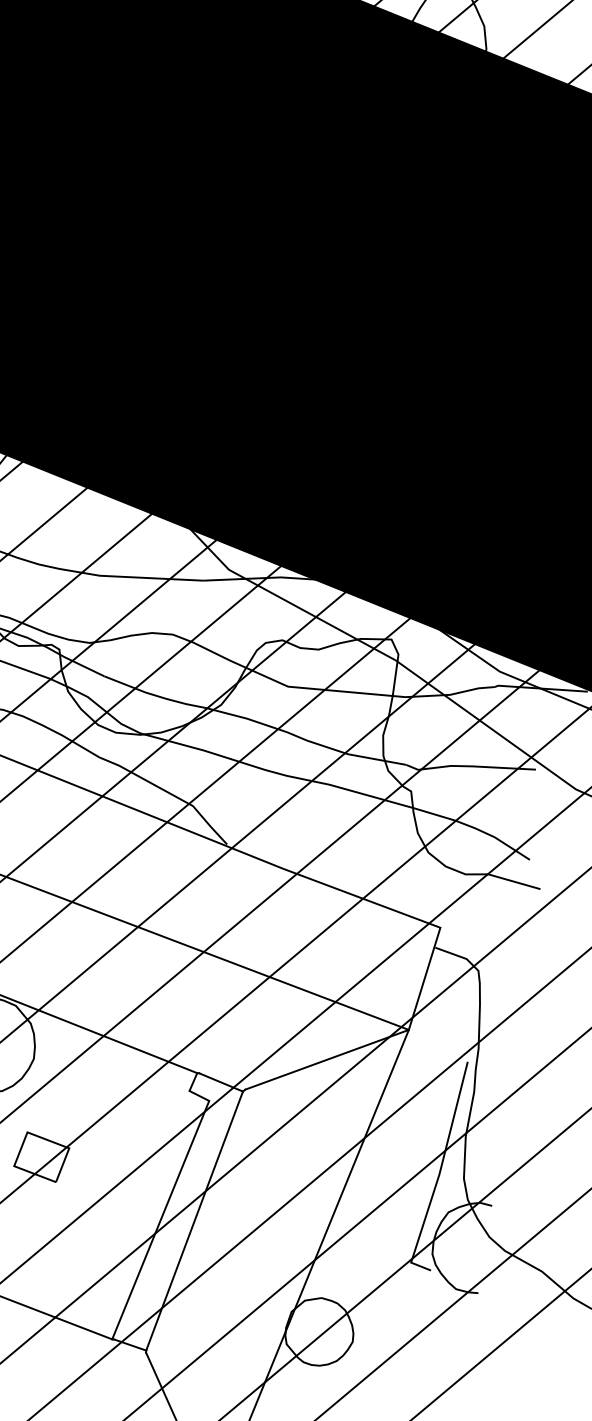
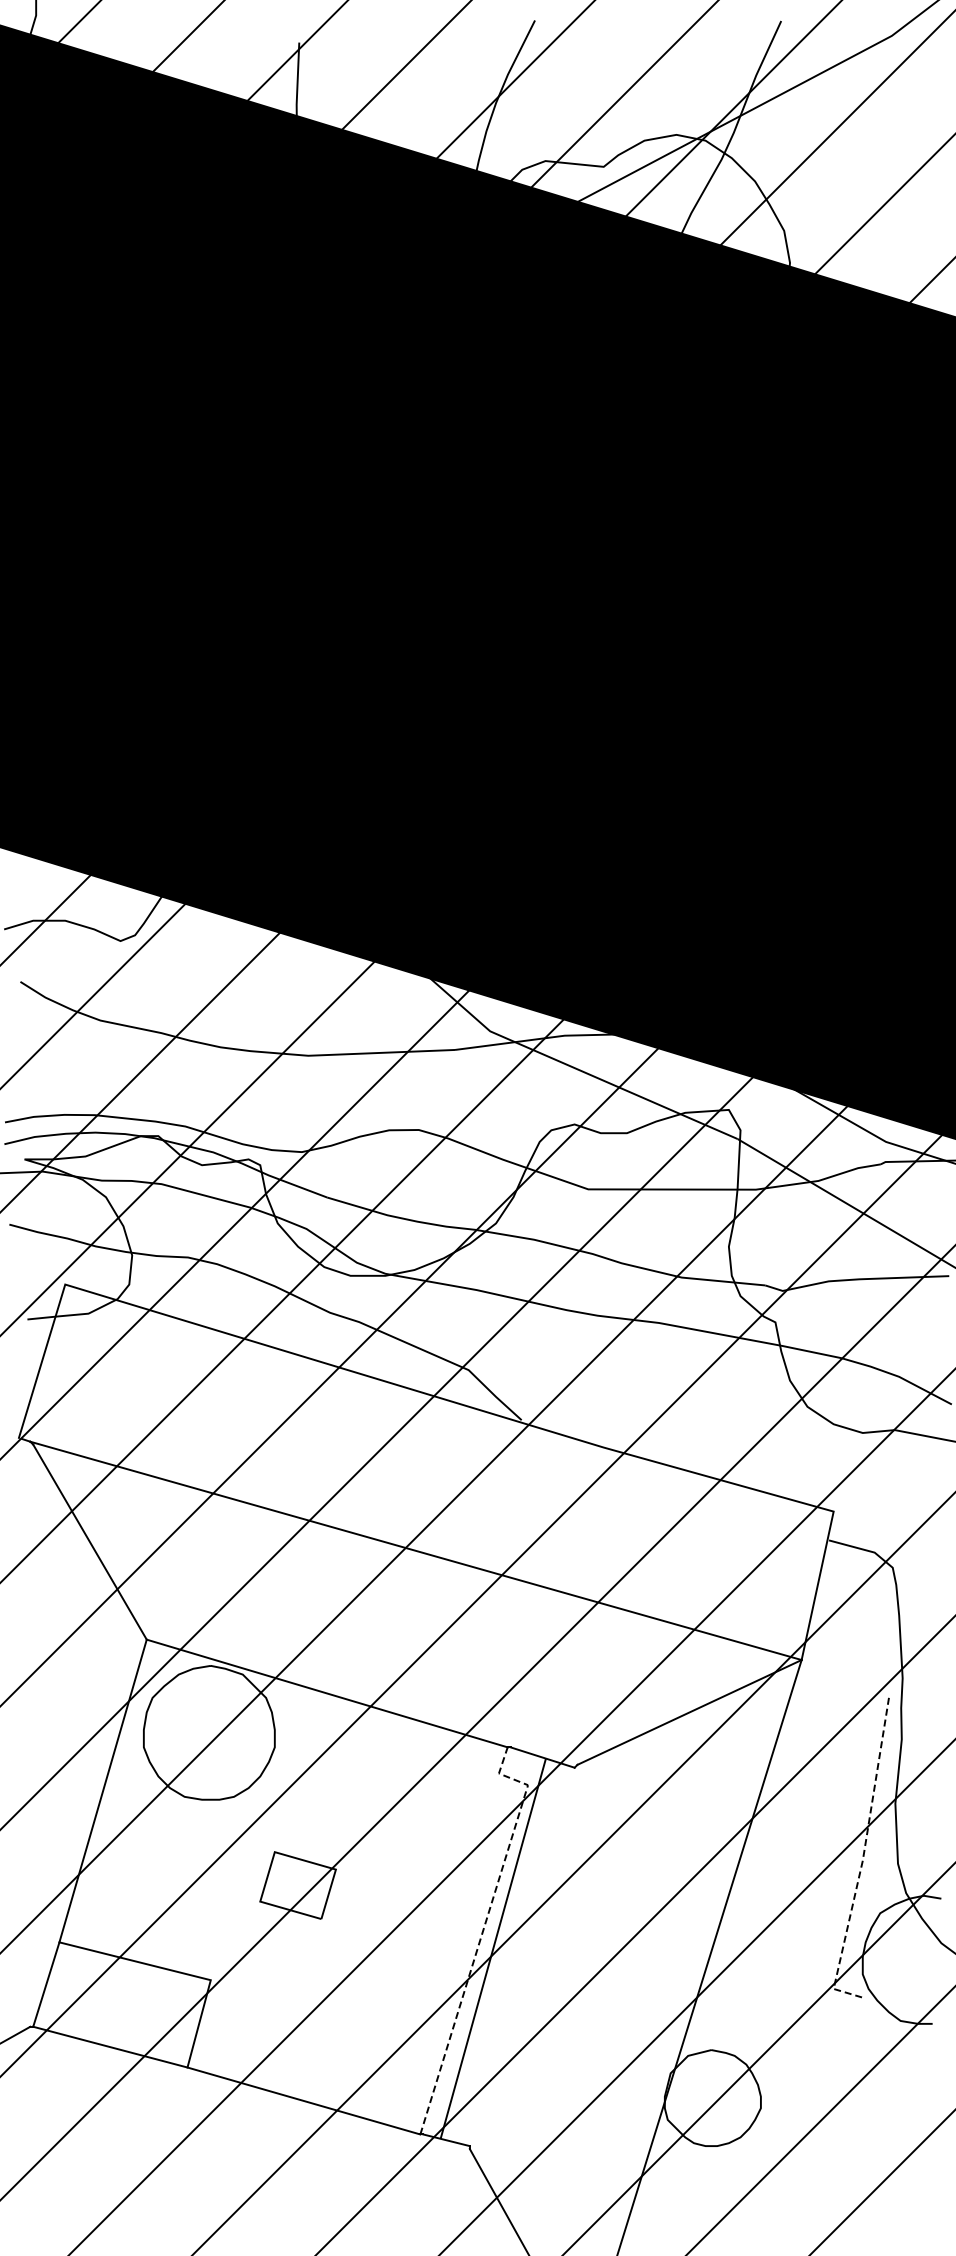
line: (439, 1174) -> (862, 1860), solid -> dashed
line: (169, 1200) -> (483, 1930), solid -> dashed
line: (194, 1220) -> (492, 1948), moved

